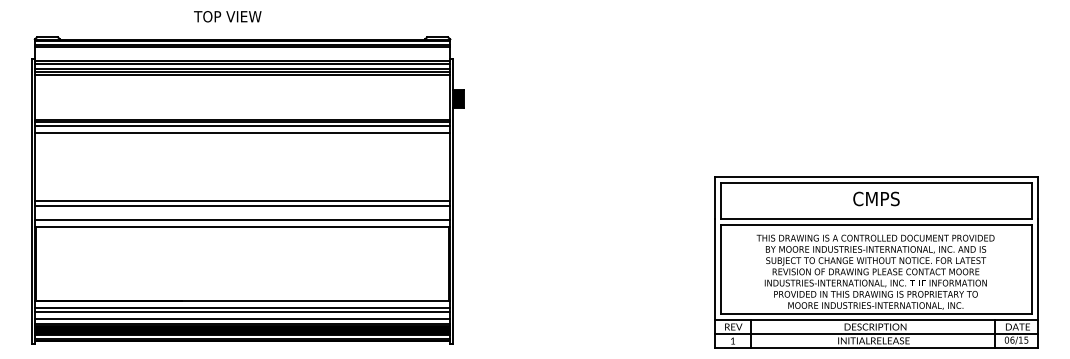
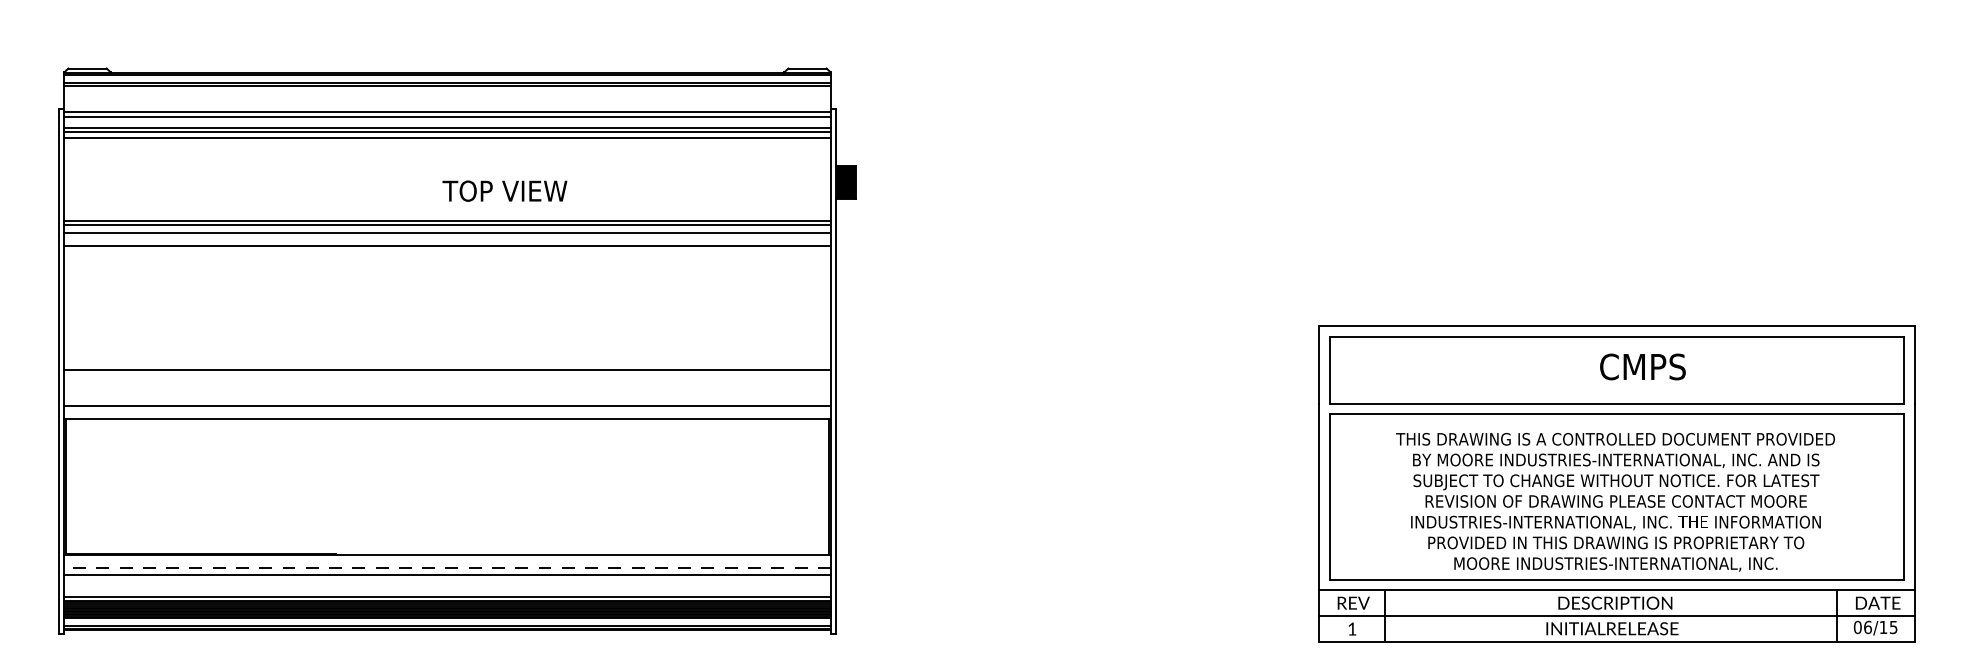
text: (227, 16) -> (504, 190), moved
text: (876, 198) -> (1642, 366), moved
line: (242, 206) -> (447, 380), removed
line: (242, 307) -> (447, 567), solid -> dashed
line: (242, 318) -> (447, 587), removed

